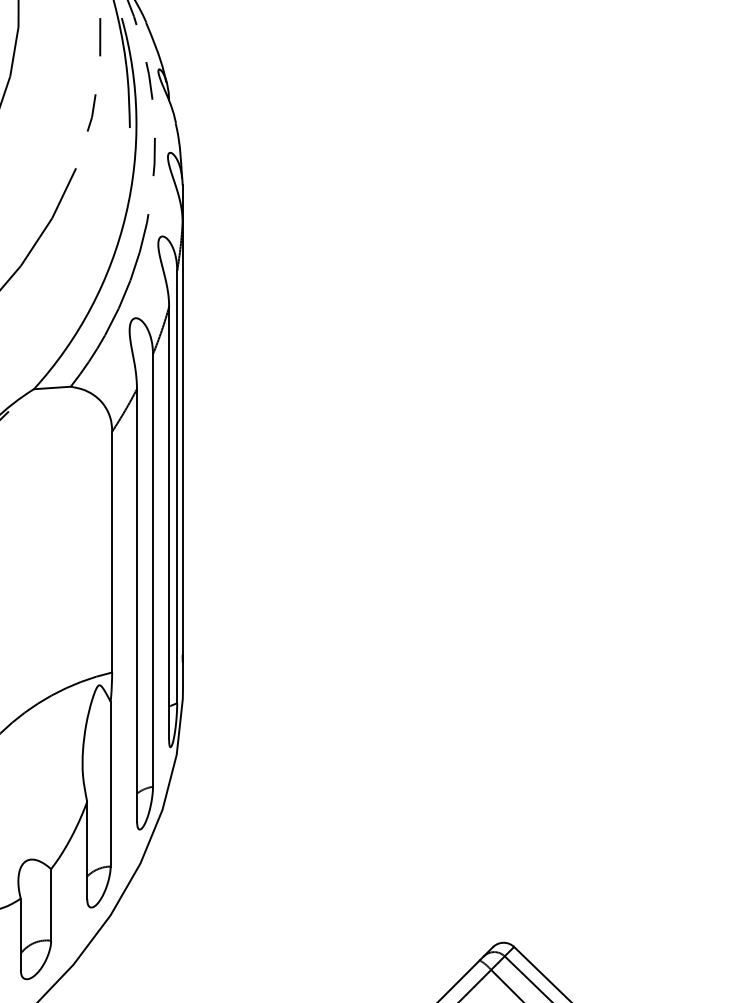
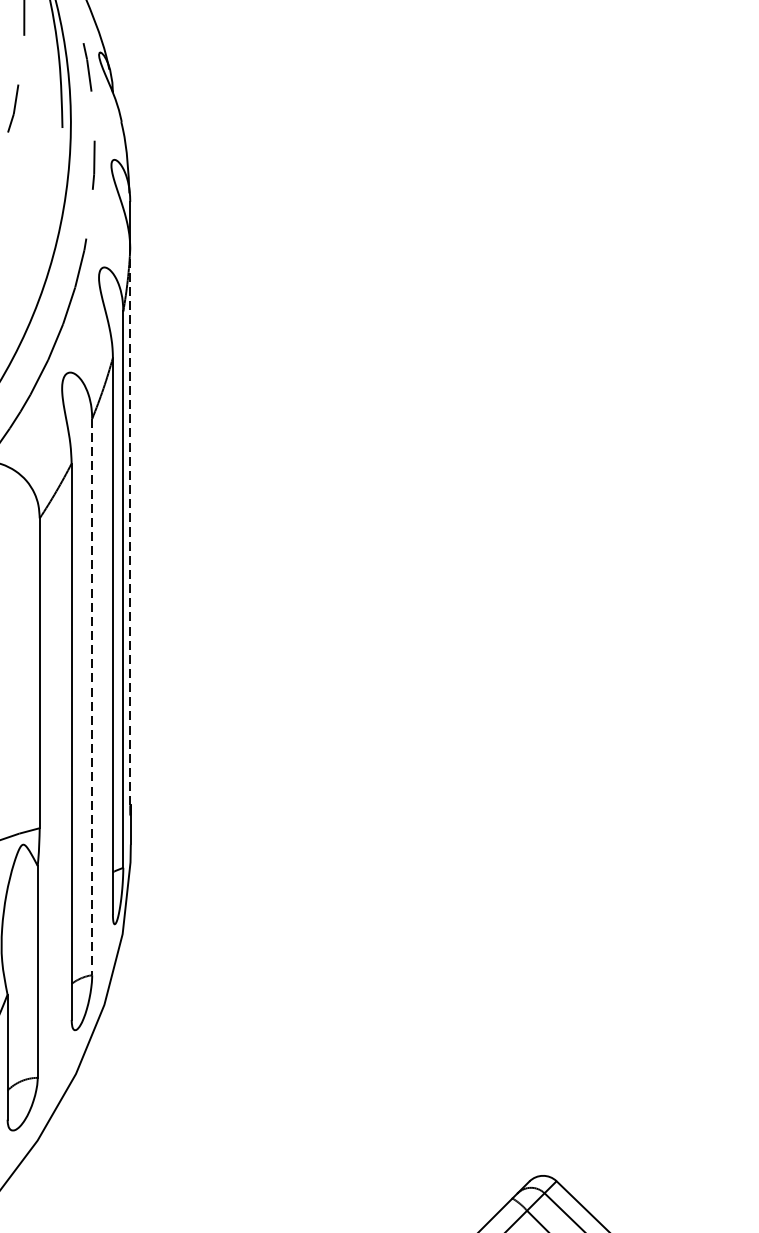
line: (182, 437) -> (130, 525), solid -> dashed
line: (153, 570) -> (92, 697), solid -> dashed

